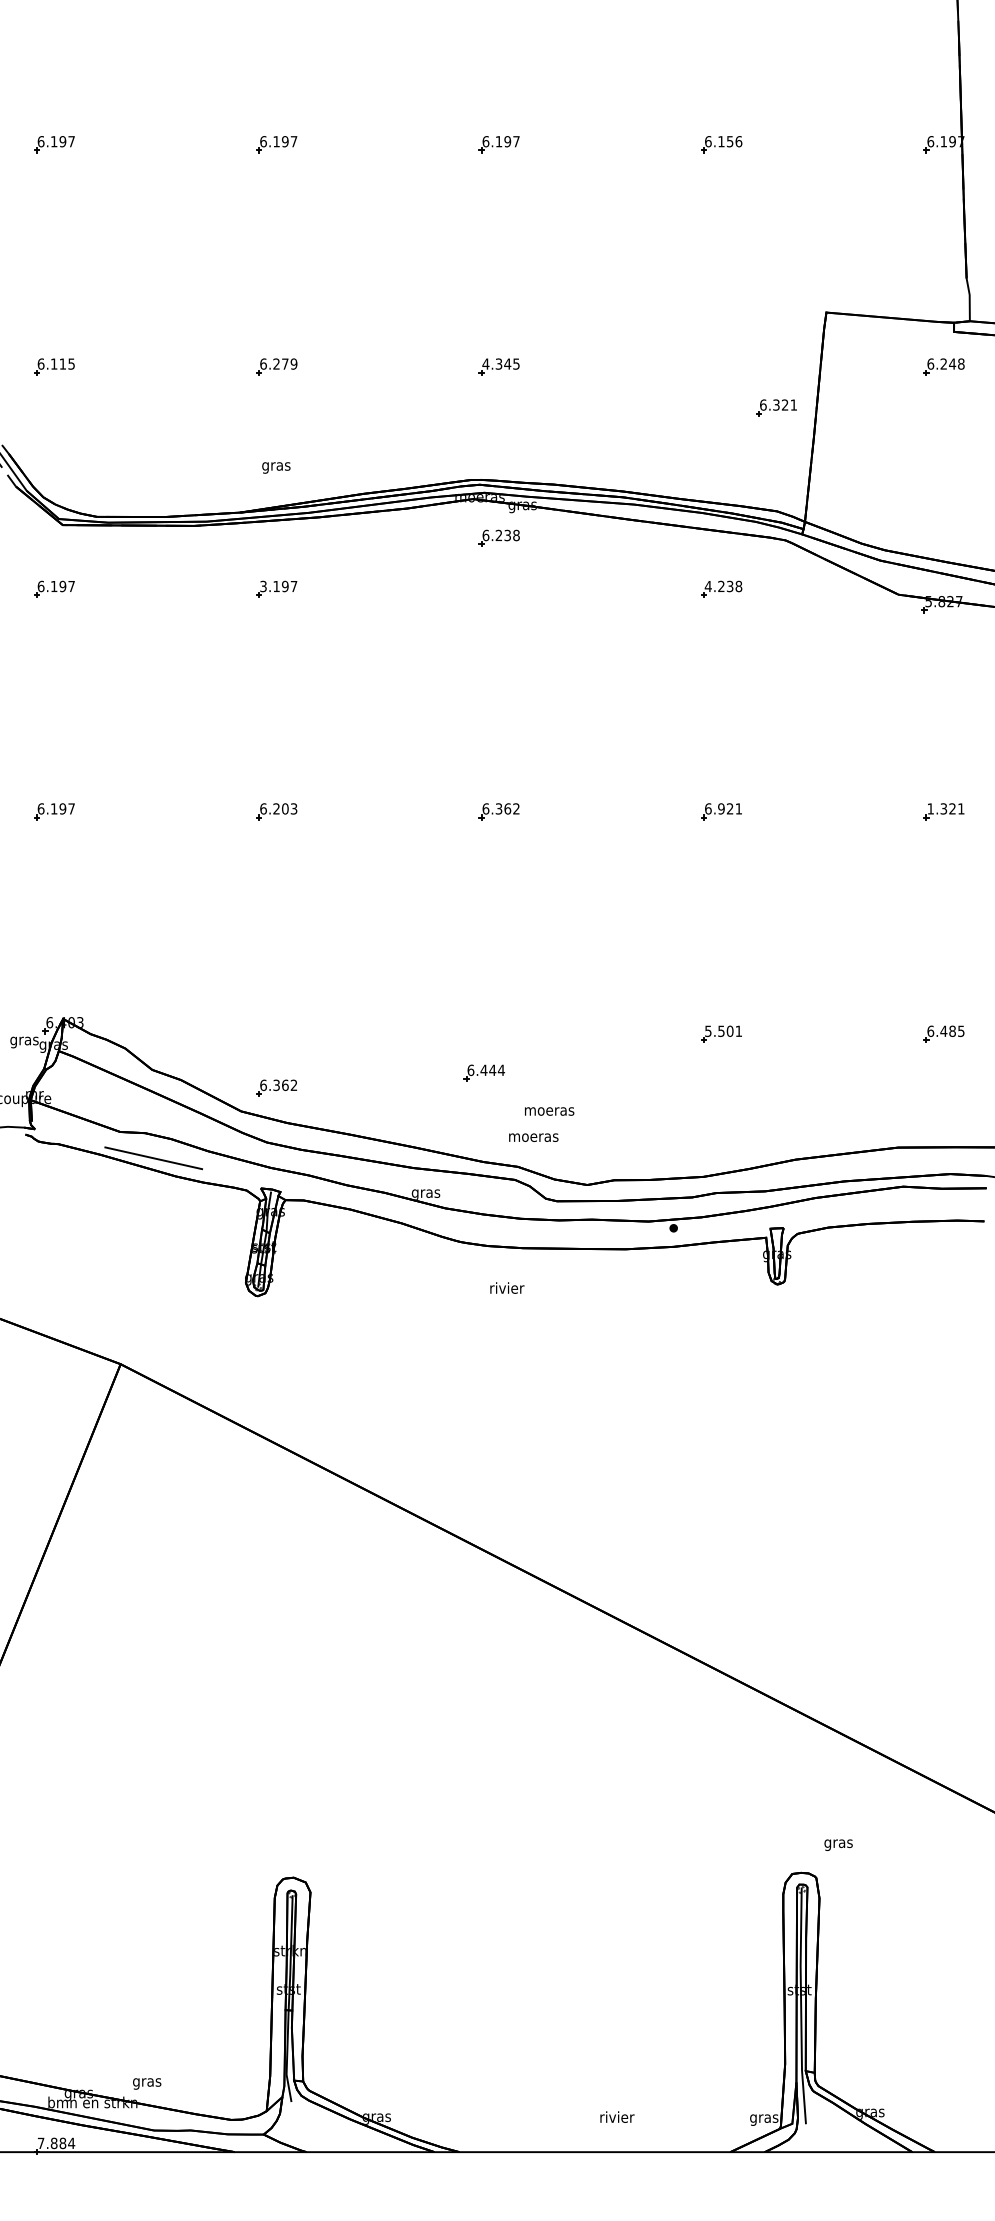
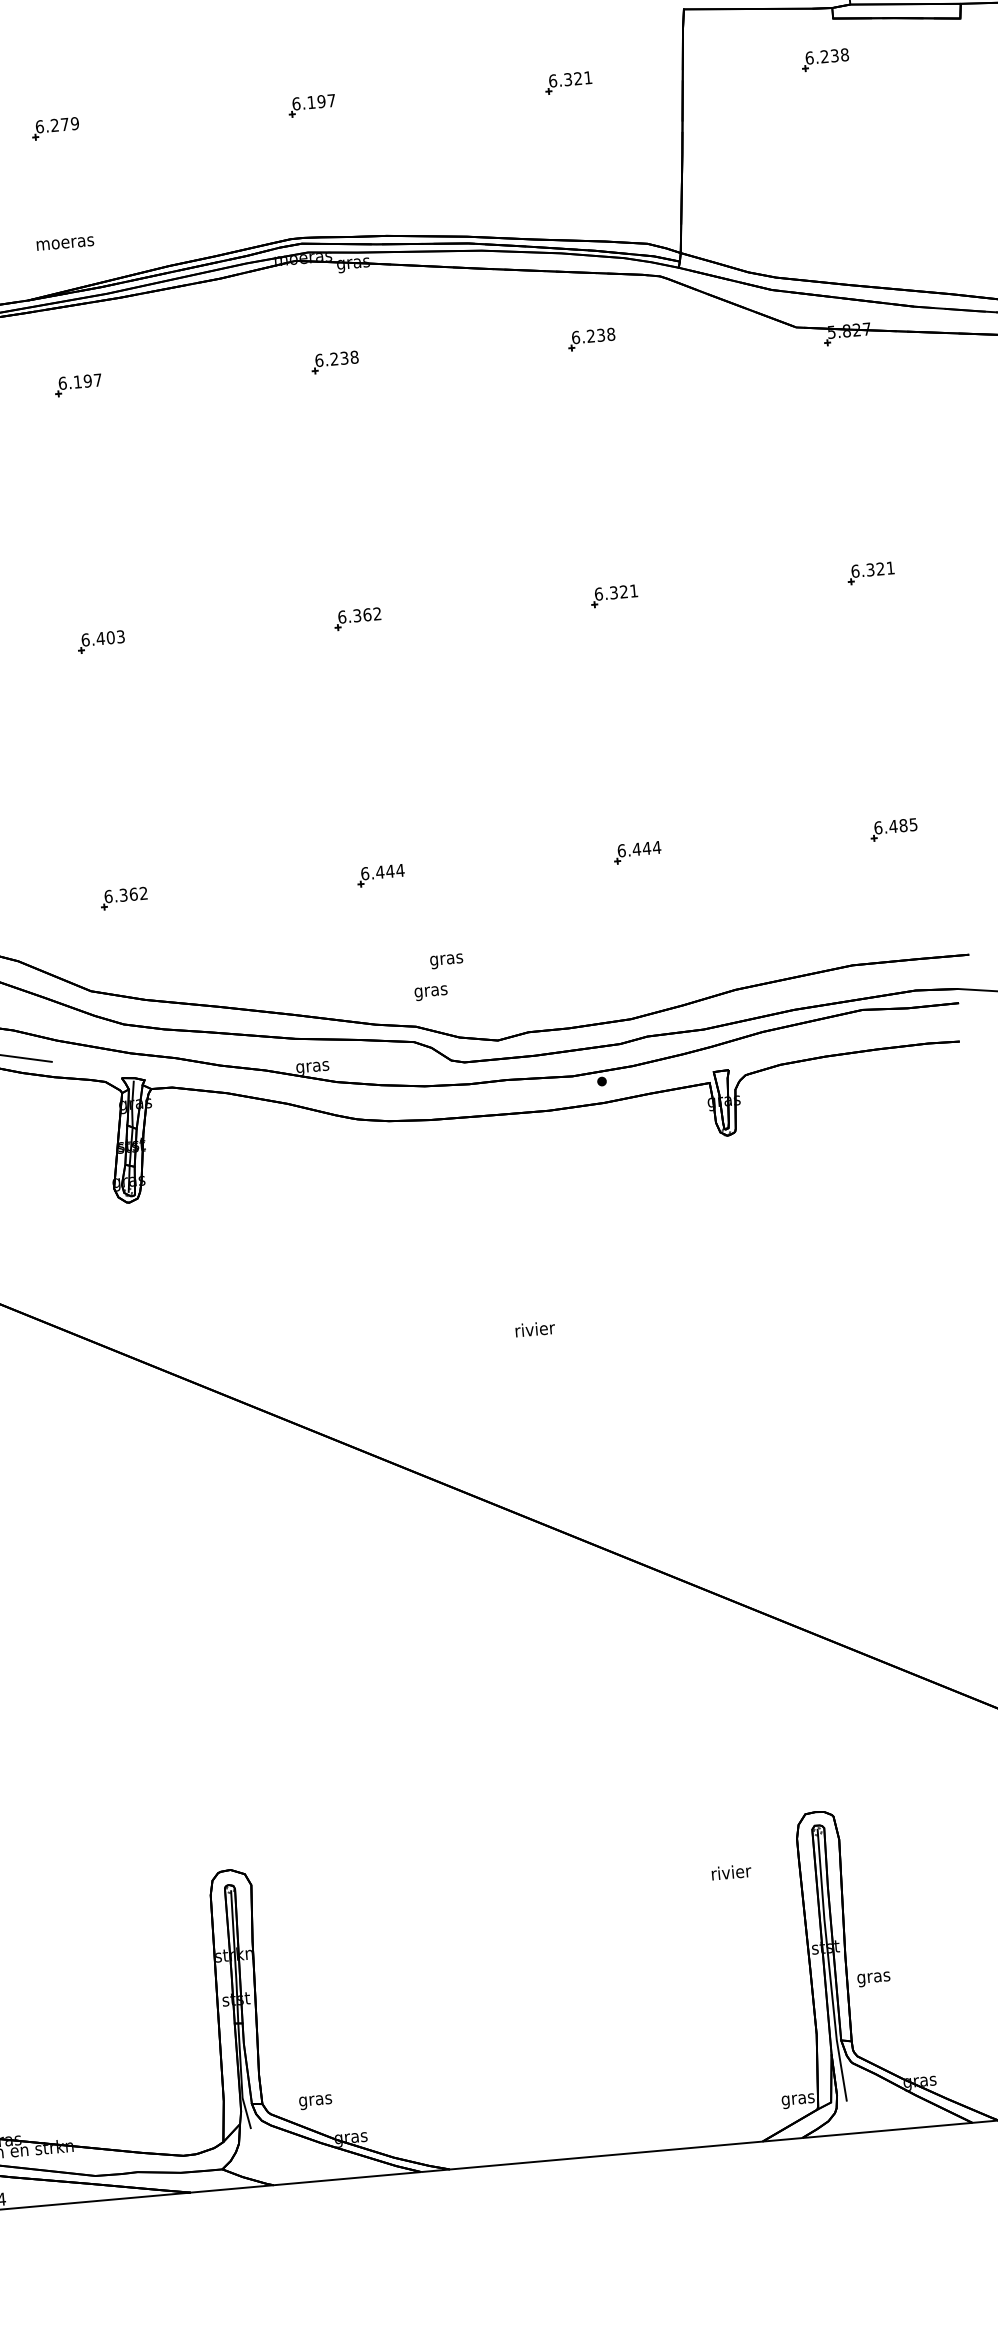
text: (500, 363) -> (313, 101), 4.345 -> 6.197
text: (952, 363) -> (834, 55), 6.248 -> 6.238
part: (776, 407) -> (568, 82), moved
text: (276, 467) -> (65, 244), gras -> moeras
part: (498, 537) -> (334, 361), moved
text: (263, 586) -> (62, 383), 3.197 -> 6.197
text: (707, 586) -> (574, 337), 4.238 -> 6.238
text: (276, 808) -> (100, 638), 6.203 -> 6.403
text: (721, 808) -> (613, 592), 6.921 -> 6.321
text: (930, 808) -> (855, 570), 1.321 -> 6.321
text: (723, 1031) -> (639, 849), 5.501 -> 6.444
part: (483, 1072) -> (379, 874), moved
part: (276, 1087) -> (123, 897), moved
text: (549, 1112) -> (446, 960), moeras -> gras
text: (533, 1138) -> (431, 992), moeras -> gras
text: (507, 1287) -> (535, 1328), moved
text: (838, 1844) -> (873, 1978), moved
text: (147, 2083) -> (316, 2101), moved
text: (617, 2116) -> (731, 1871), moved

